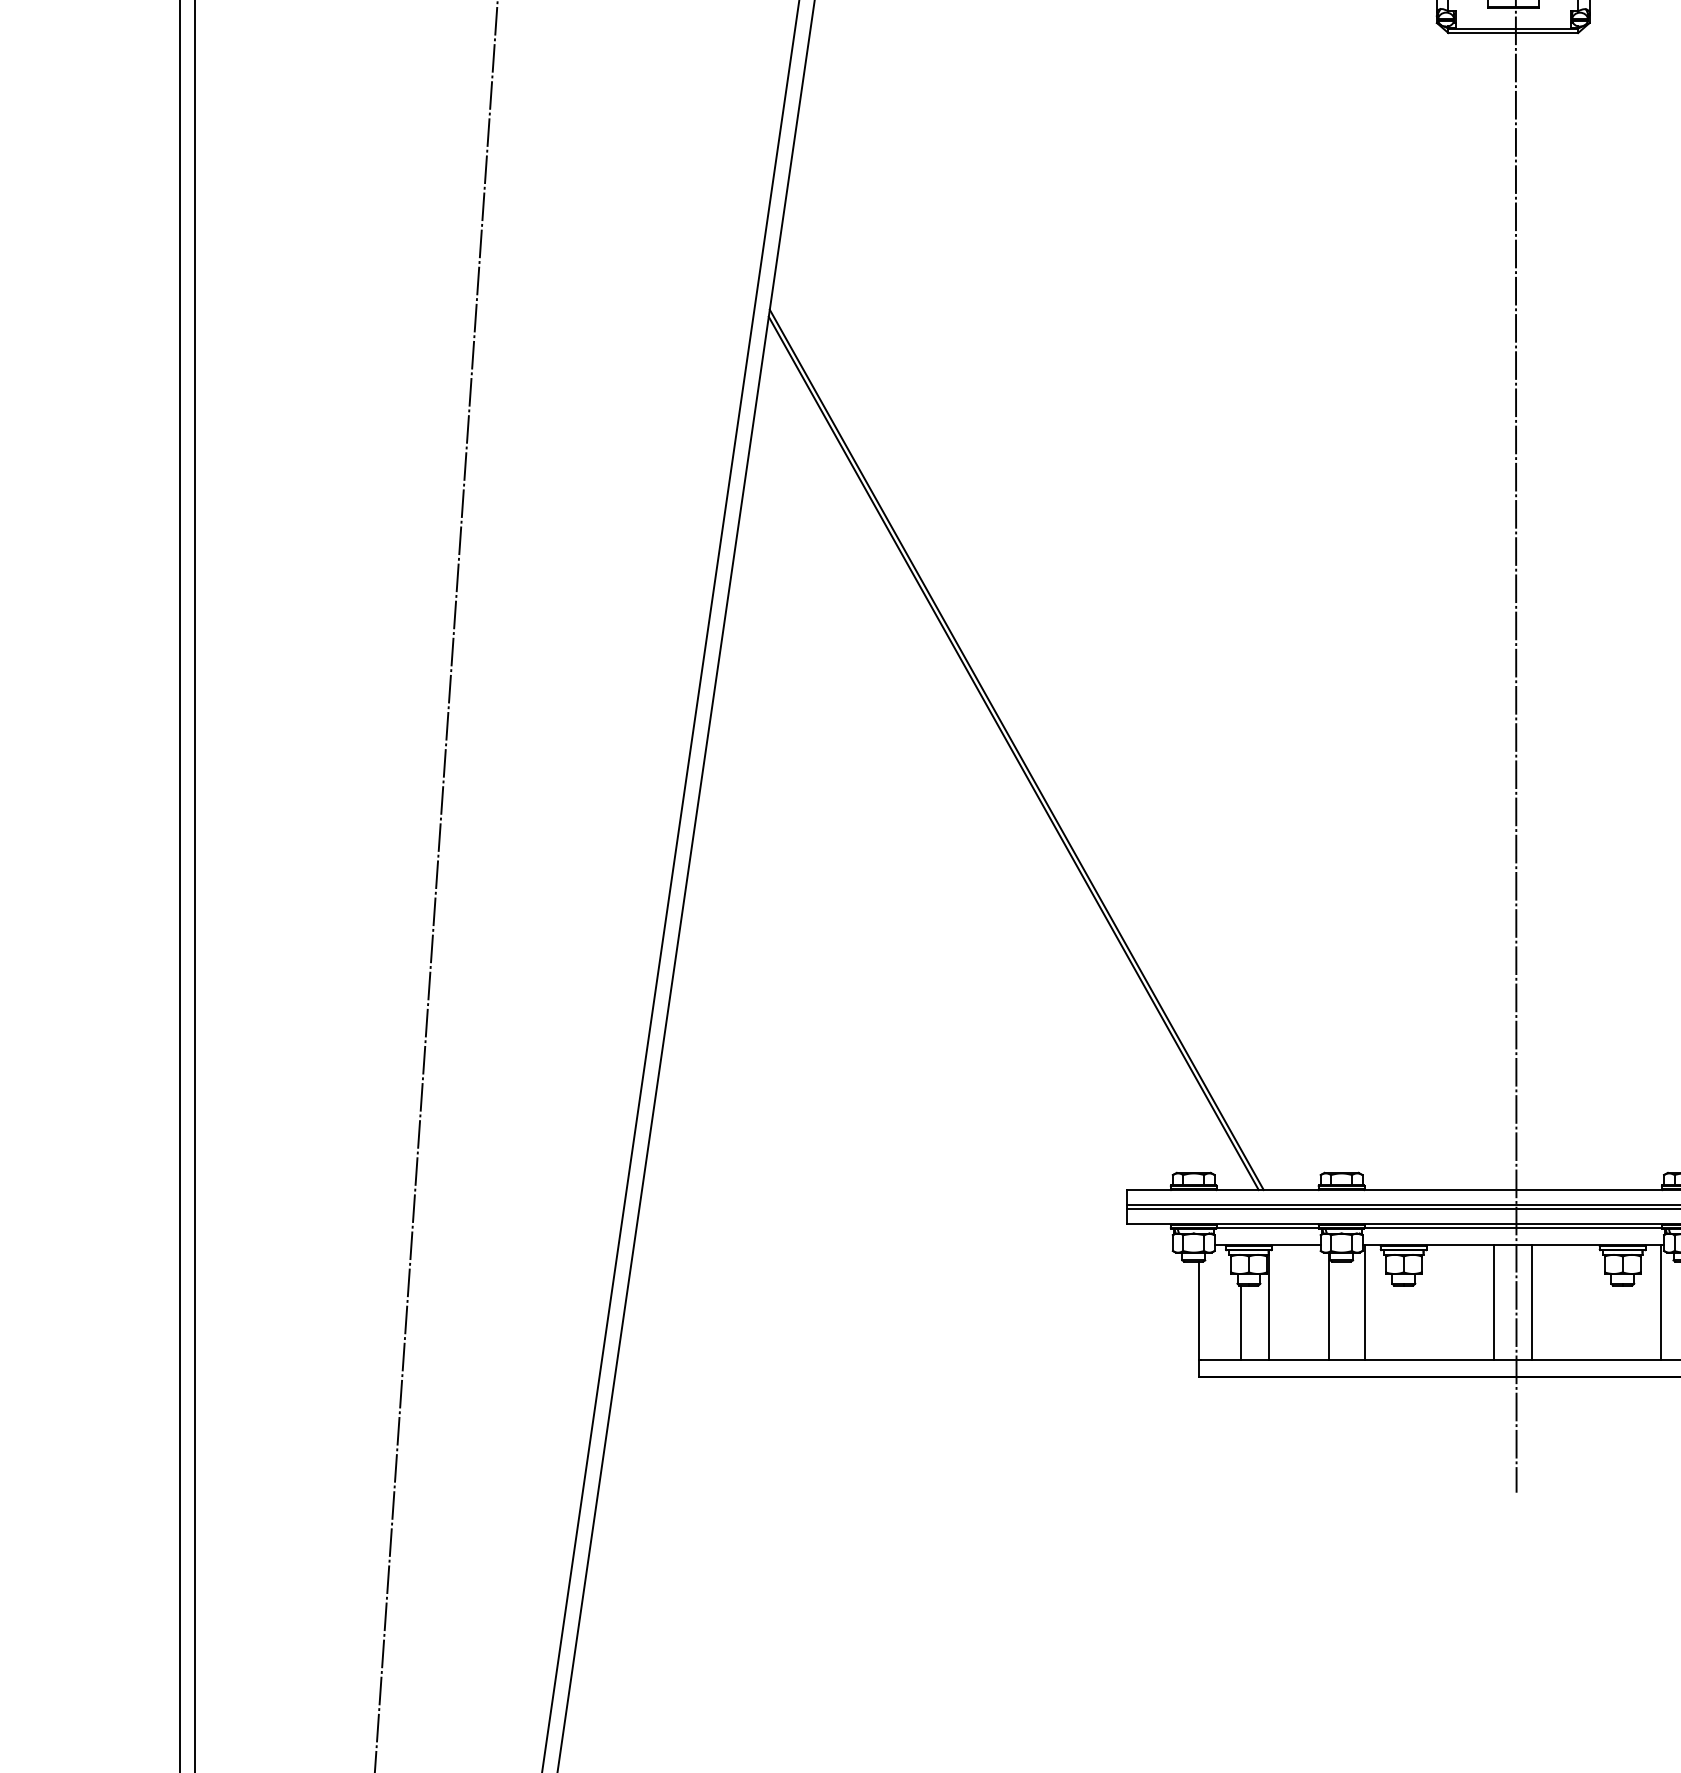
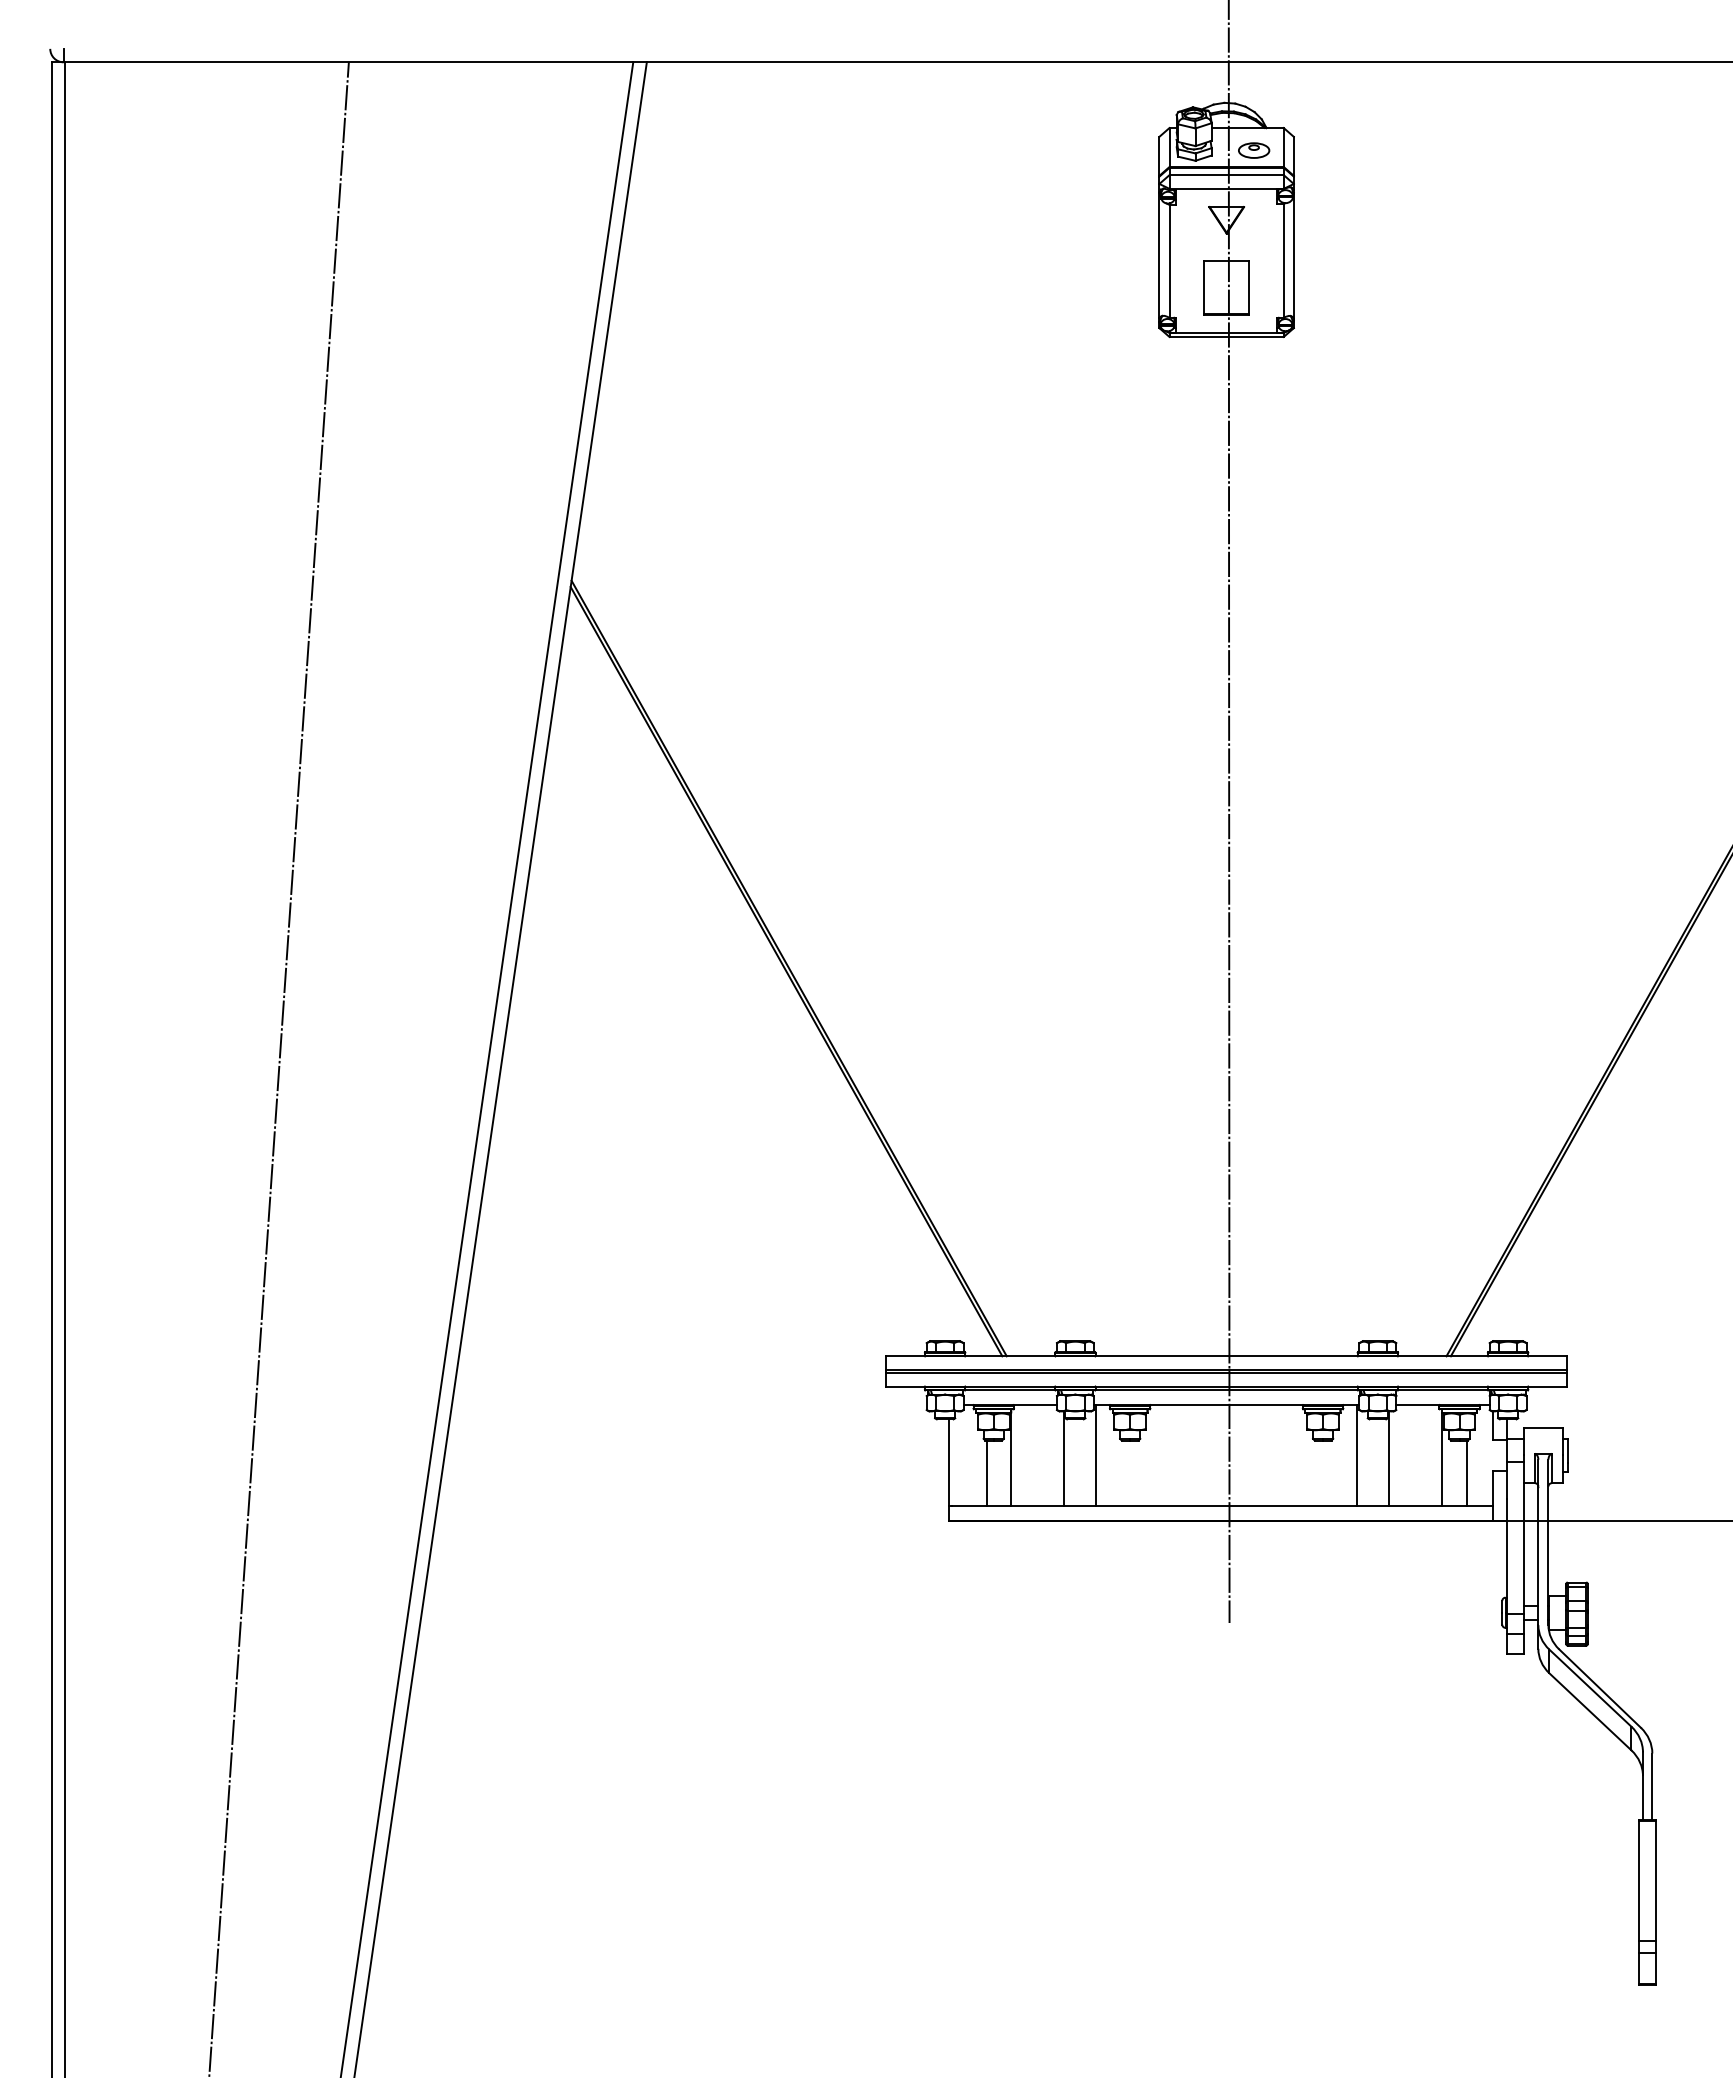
line: (1493, 1302) -> (1209, 1455), removed
line: (1532, 1302) -> (1243, 1455), removed

